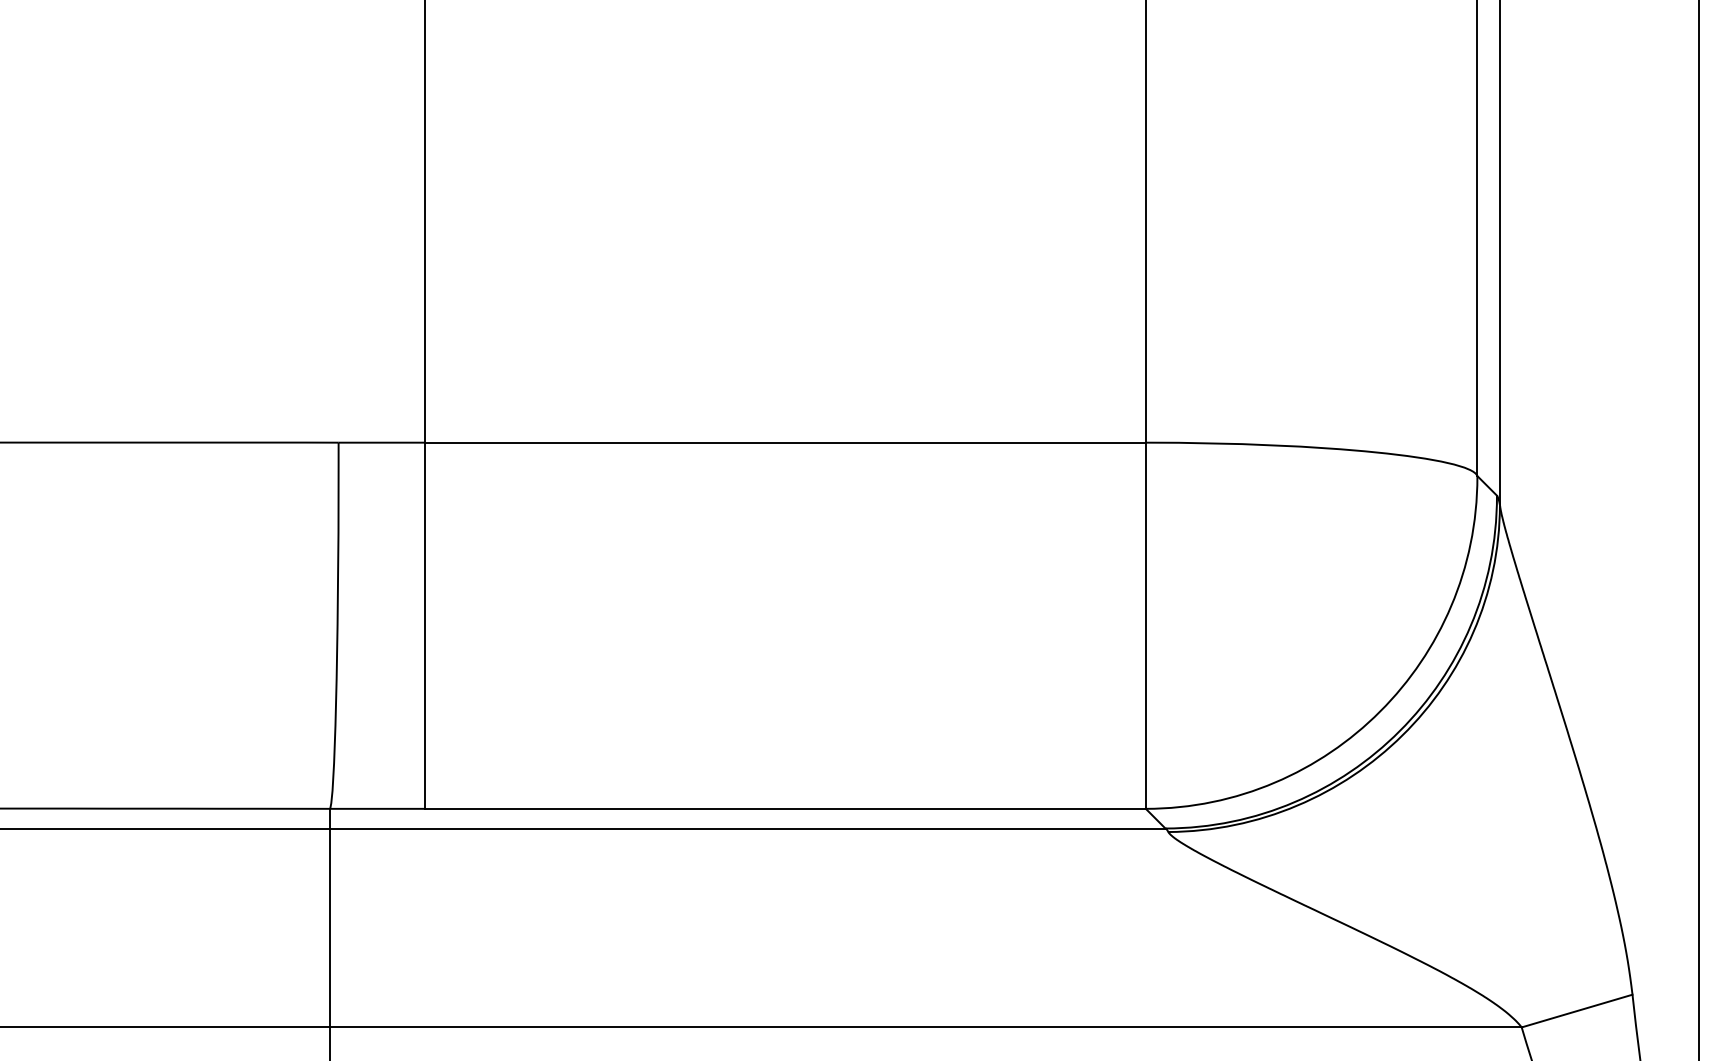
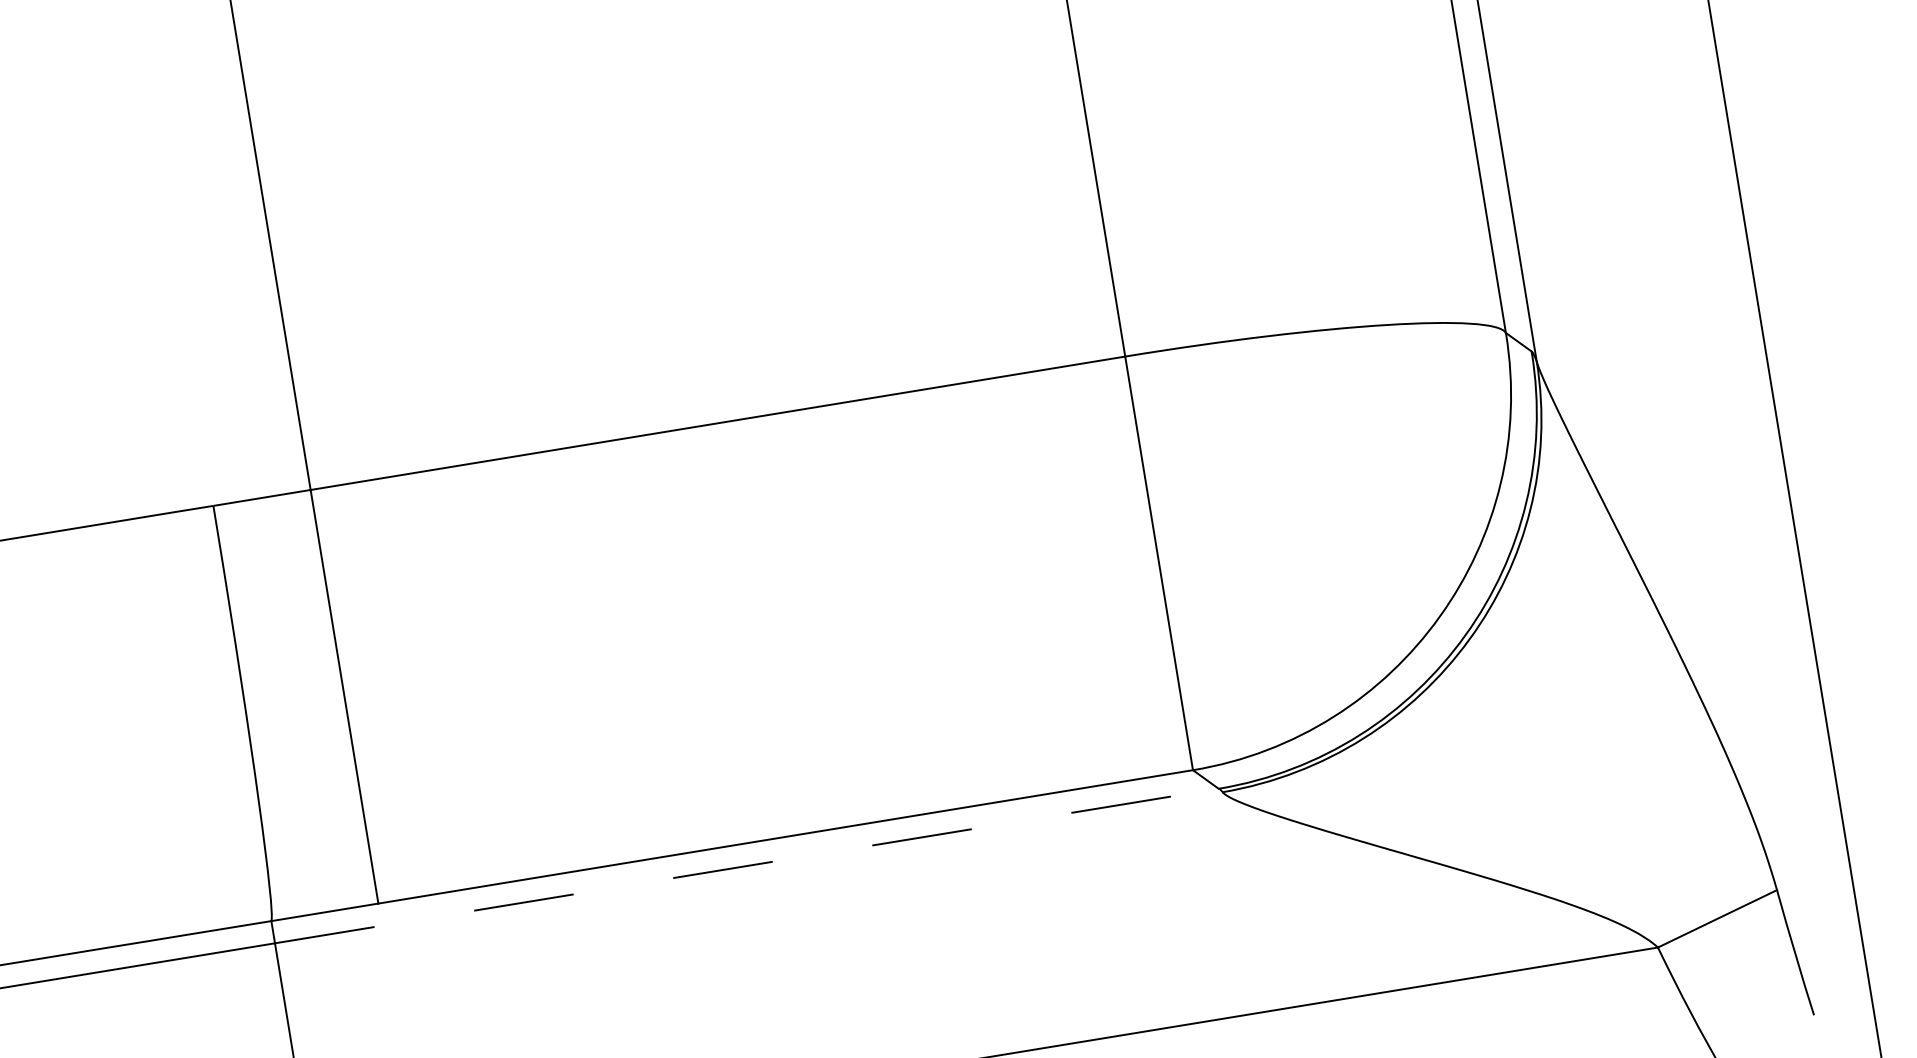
line: (747, 828) -> (746, 866), solid -> dashed

